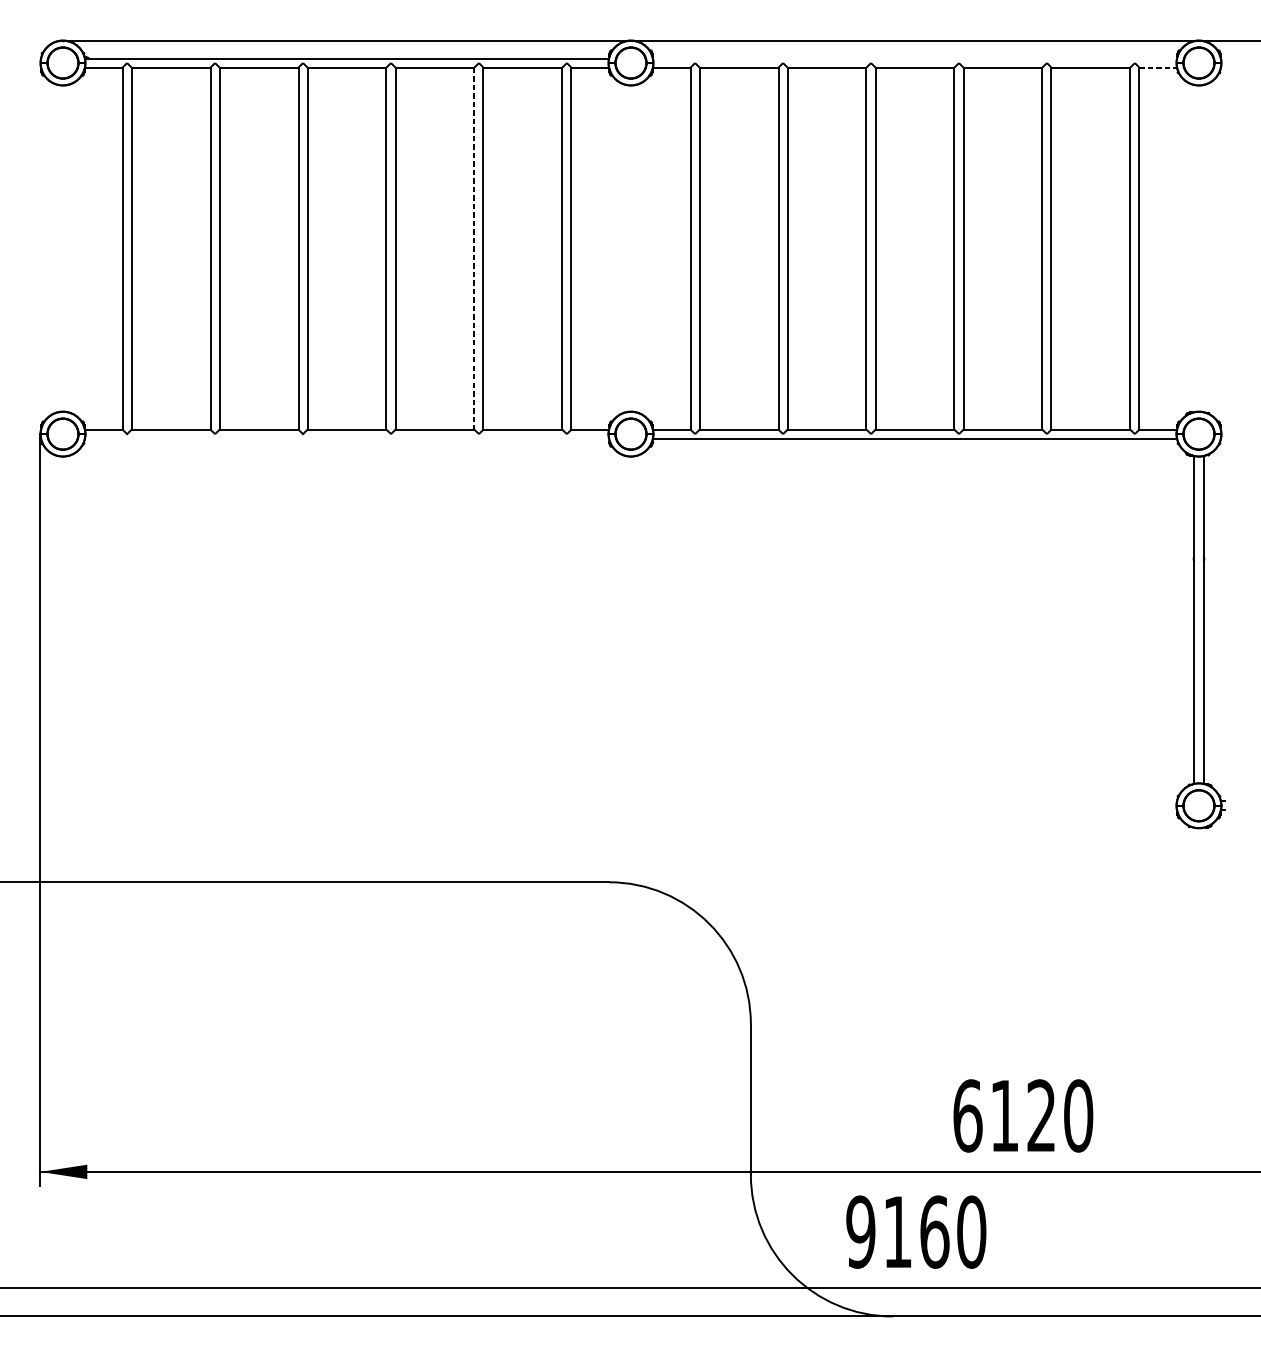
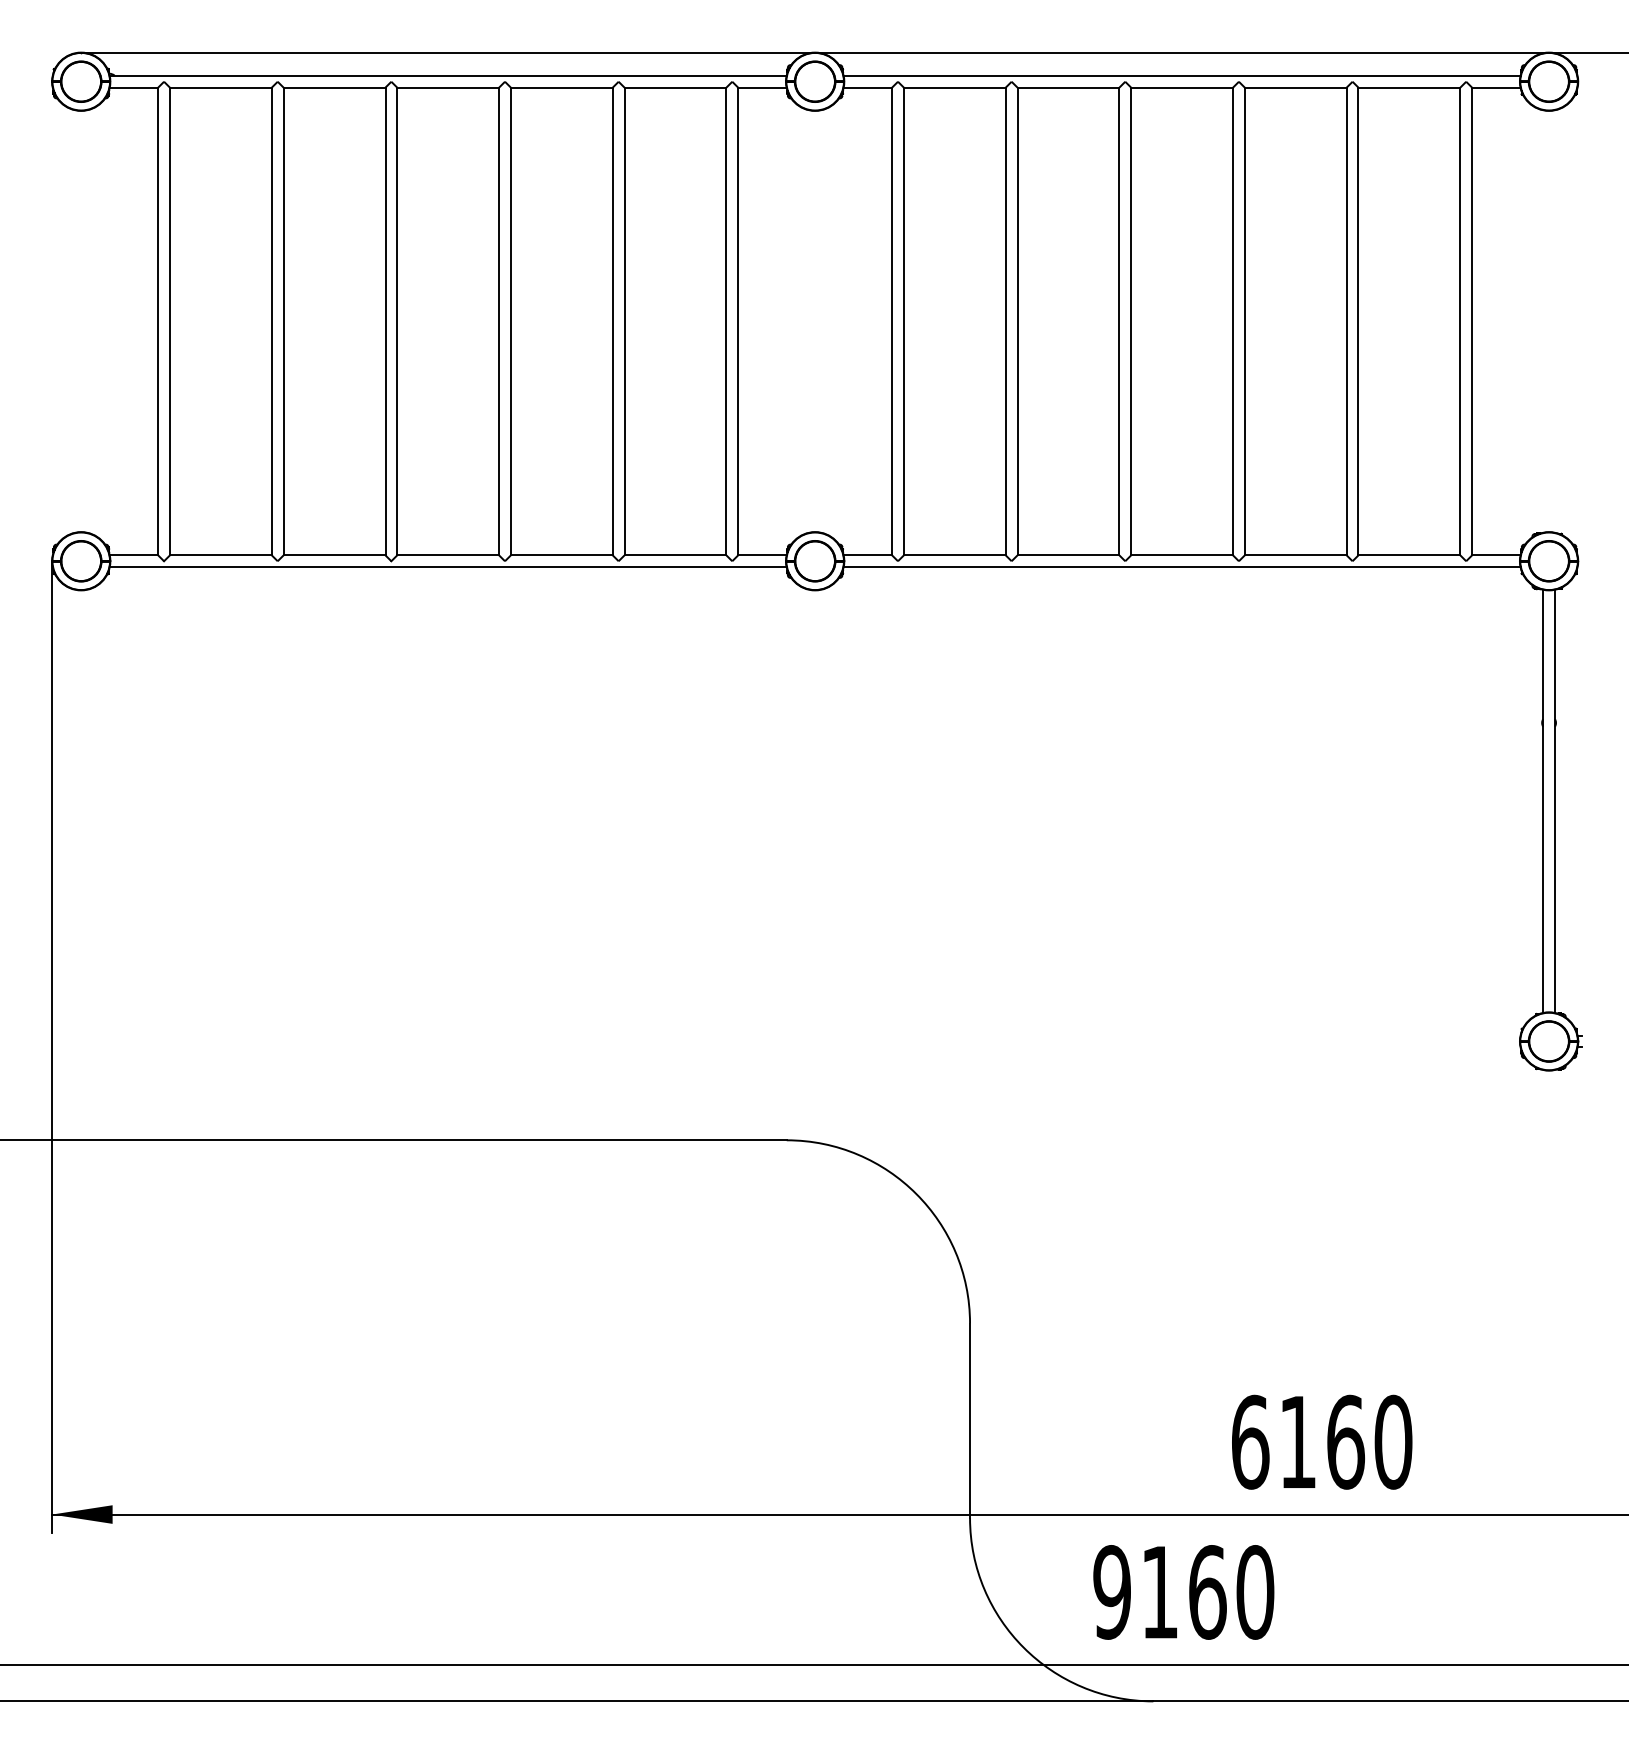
line: (914, 58) -> (1181, 75), added
line: (1158, 67) -> (1496, 87), dashed -> solid
line: (474, 248) -> (612, 321), dashed -> solid
line: (346, 438) -> (447, 567), added
text: (1042, 1115) -> (1346, 1441), 6120 -> 6160

